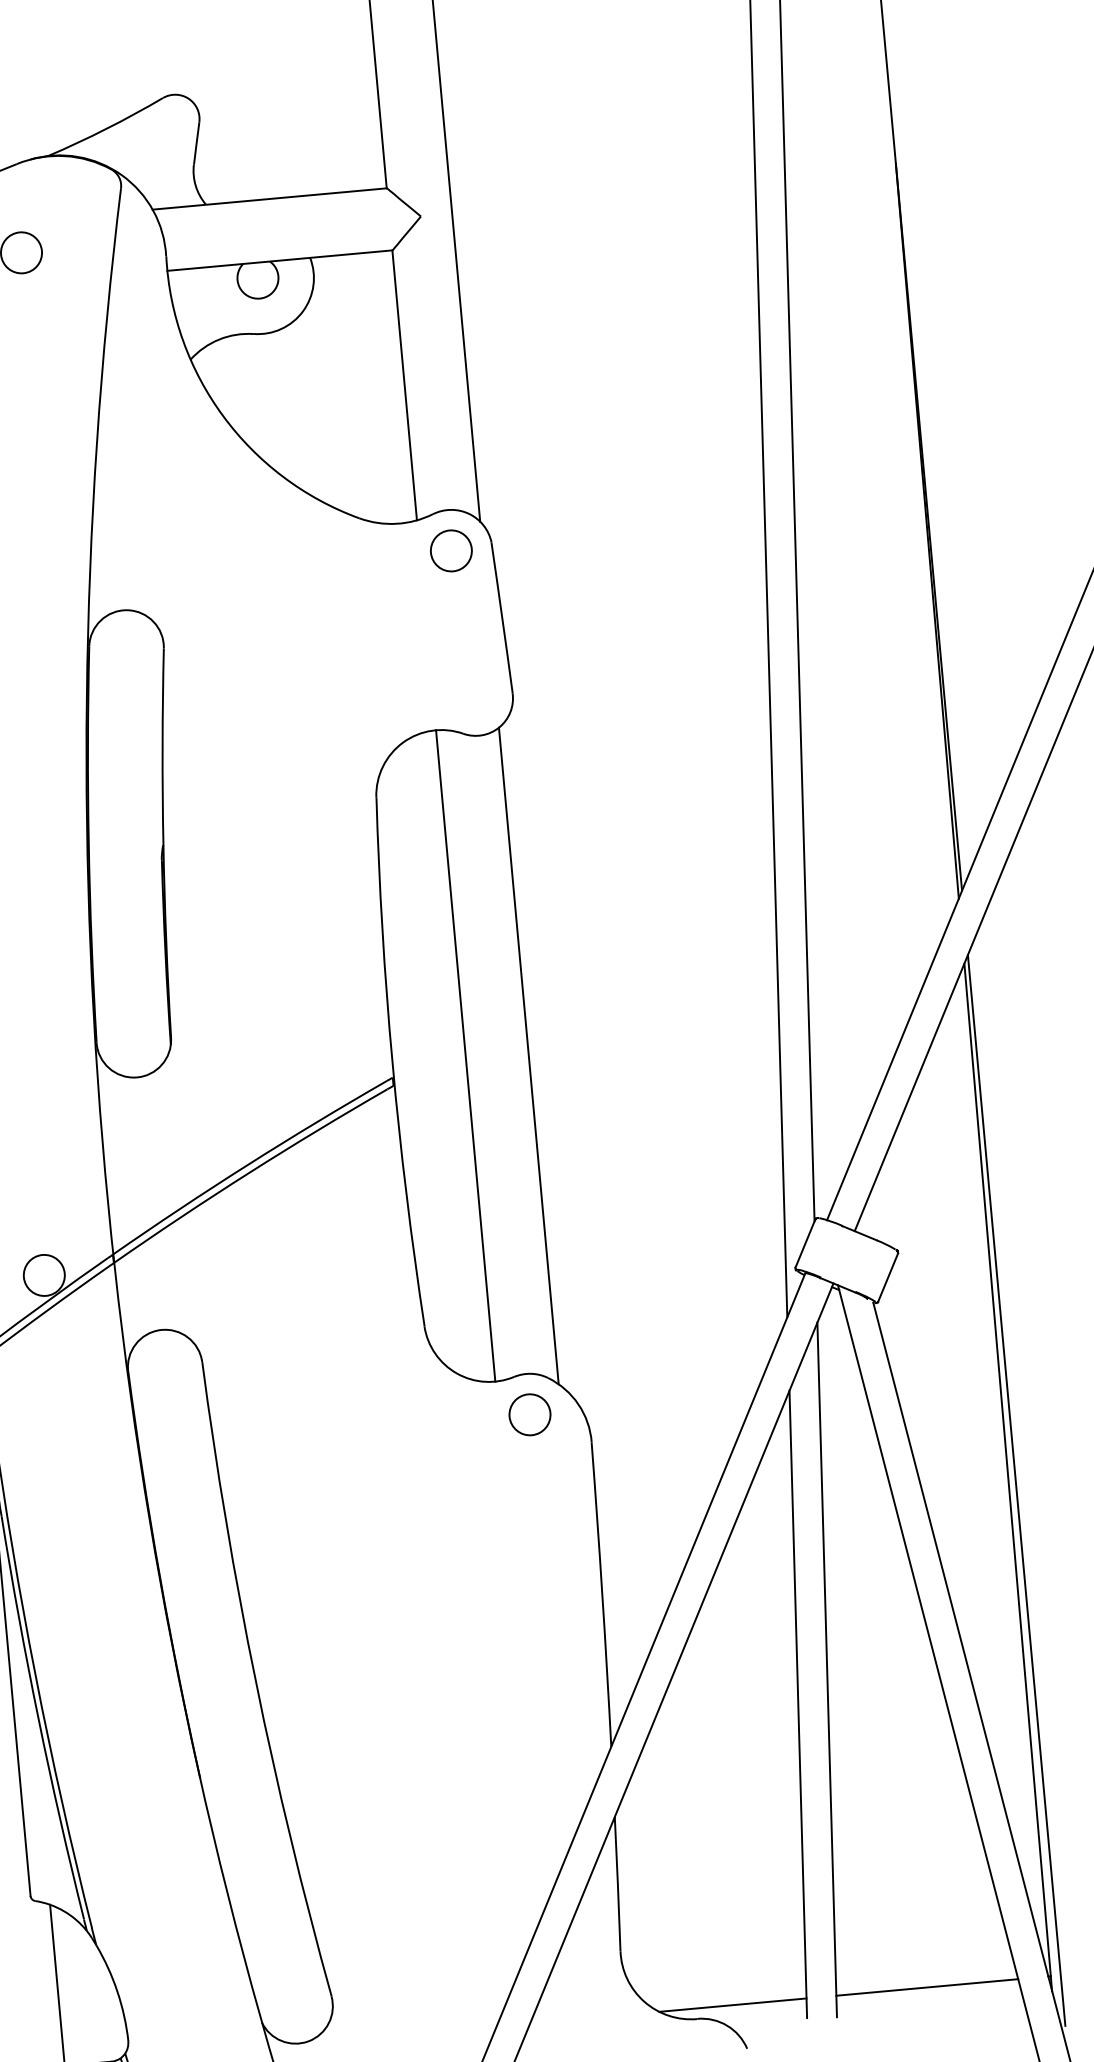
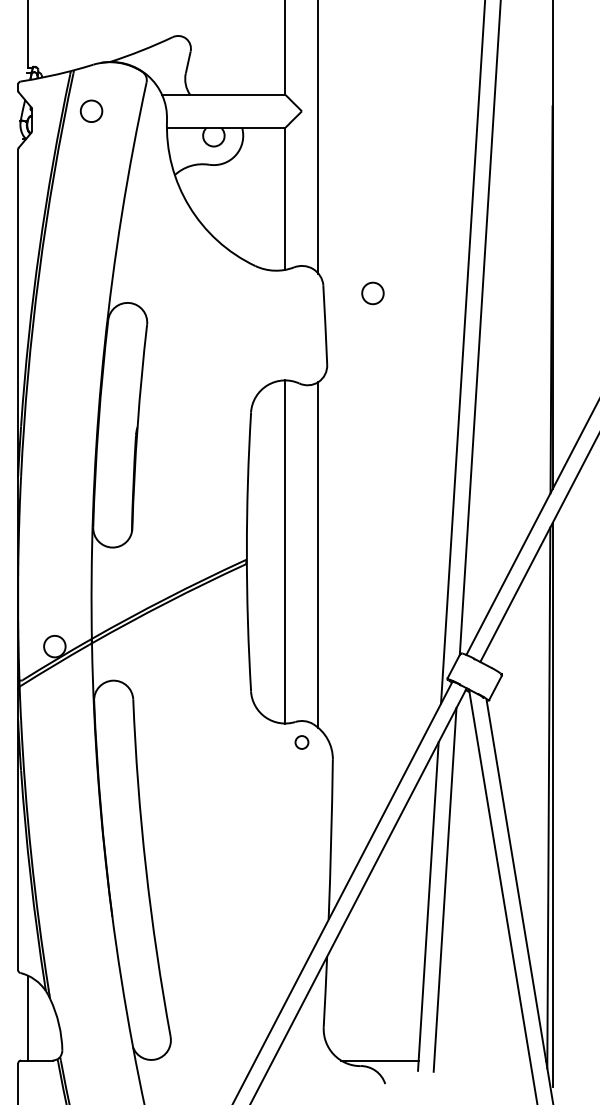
circle: (450, 551) -> (372, 293), moved
circle: (529, 1414) -> (301, 742), size x0.6
line: (927, 1987) -> (482, 1060), removed

